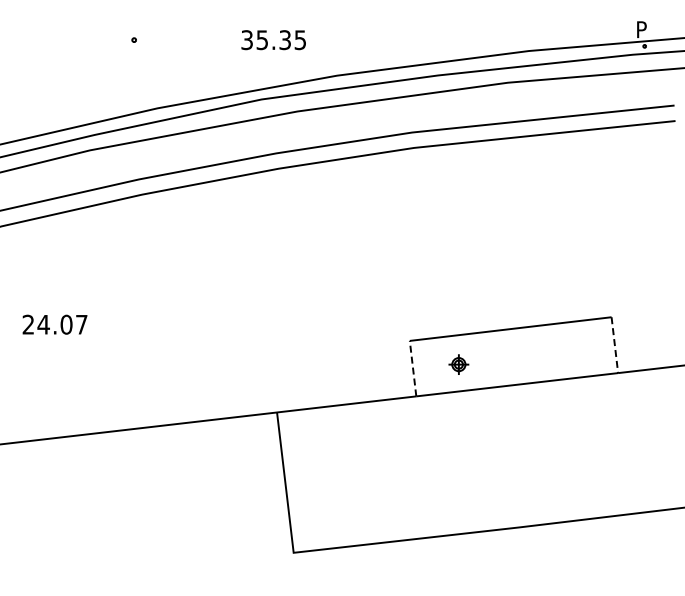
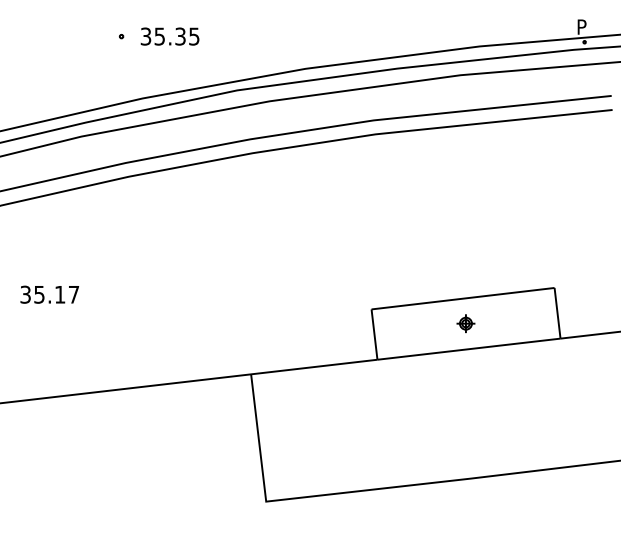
text: (273, 40) -> (169, 36), moved
text: (47, 324) -> (42, 294), 24.07 -> 35.17
line: (614, 345) -> (557, 313), dashed -> solid
part: (458, 364) -> (465, 323), moved
line: (413, 368) -> (374, 334), dashed -> solid

